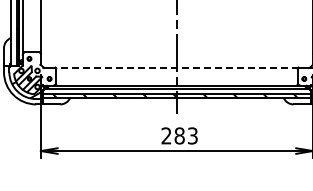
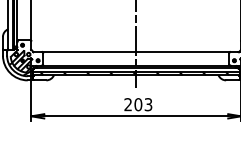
line: (176, 67) -> (135, 51), dashed -> solid
text: (179, 135) -> (138, 104), 283 -> 203

